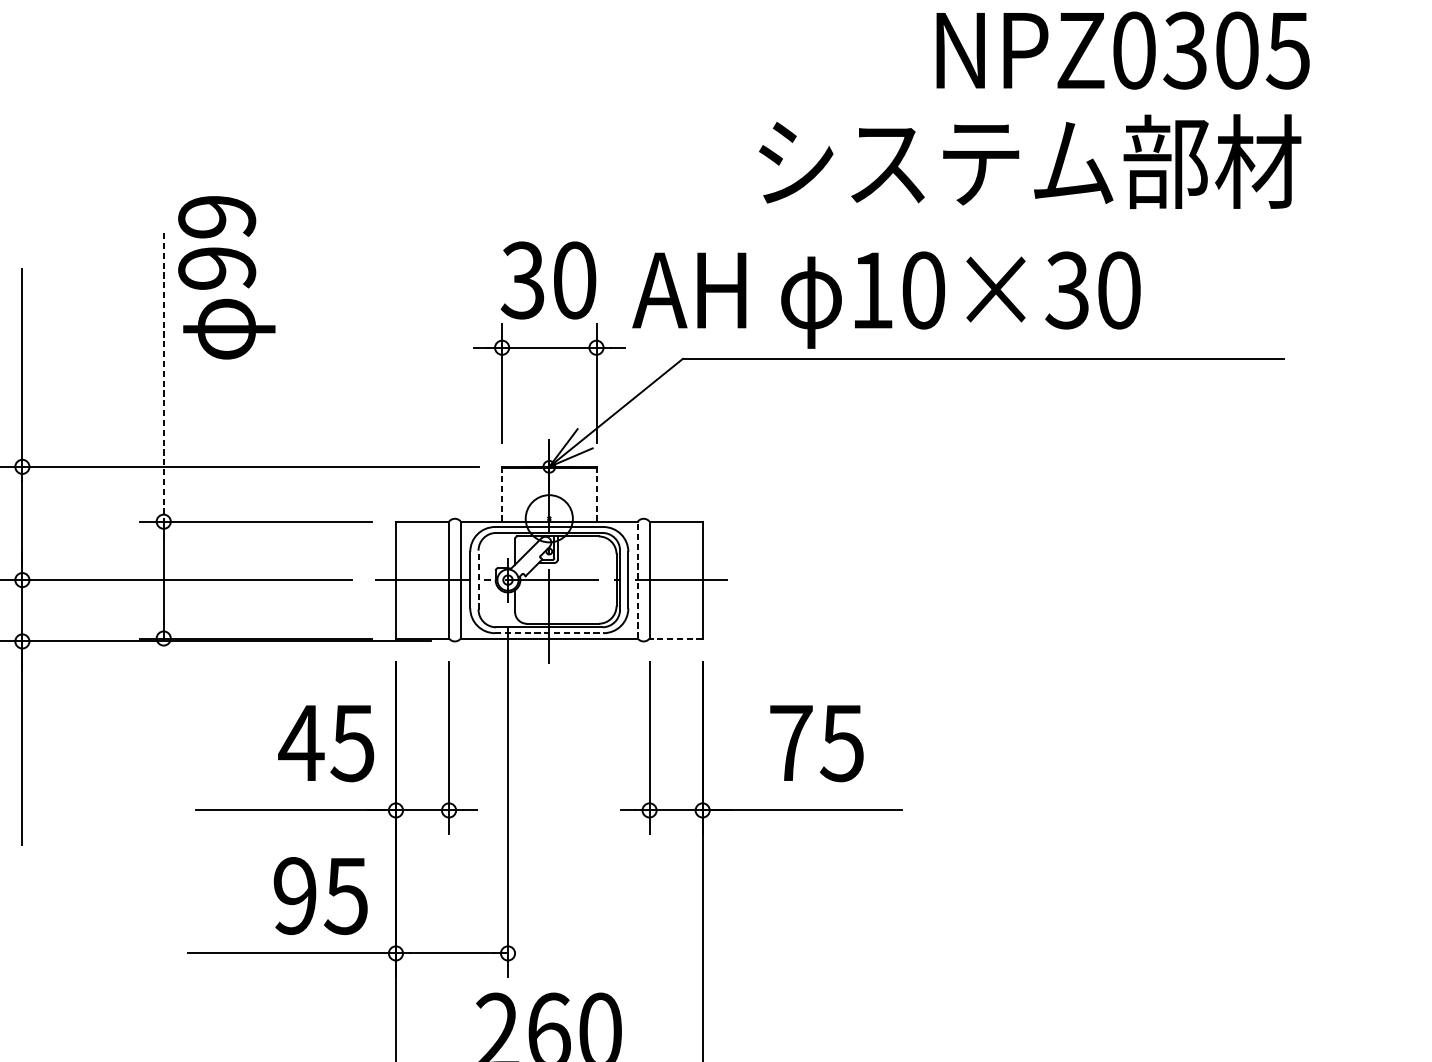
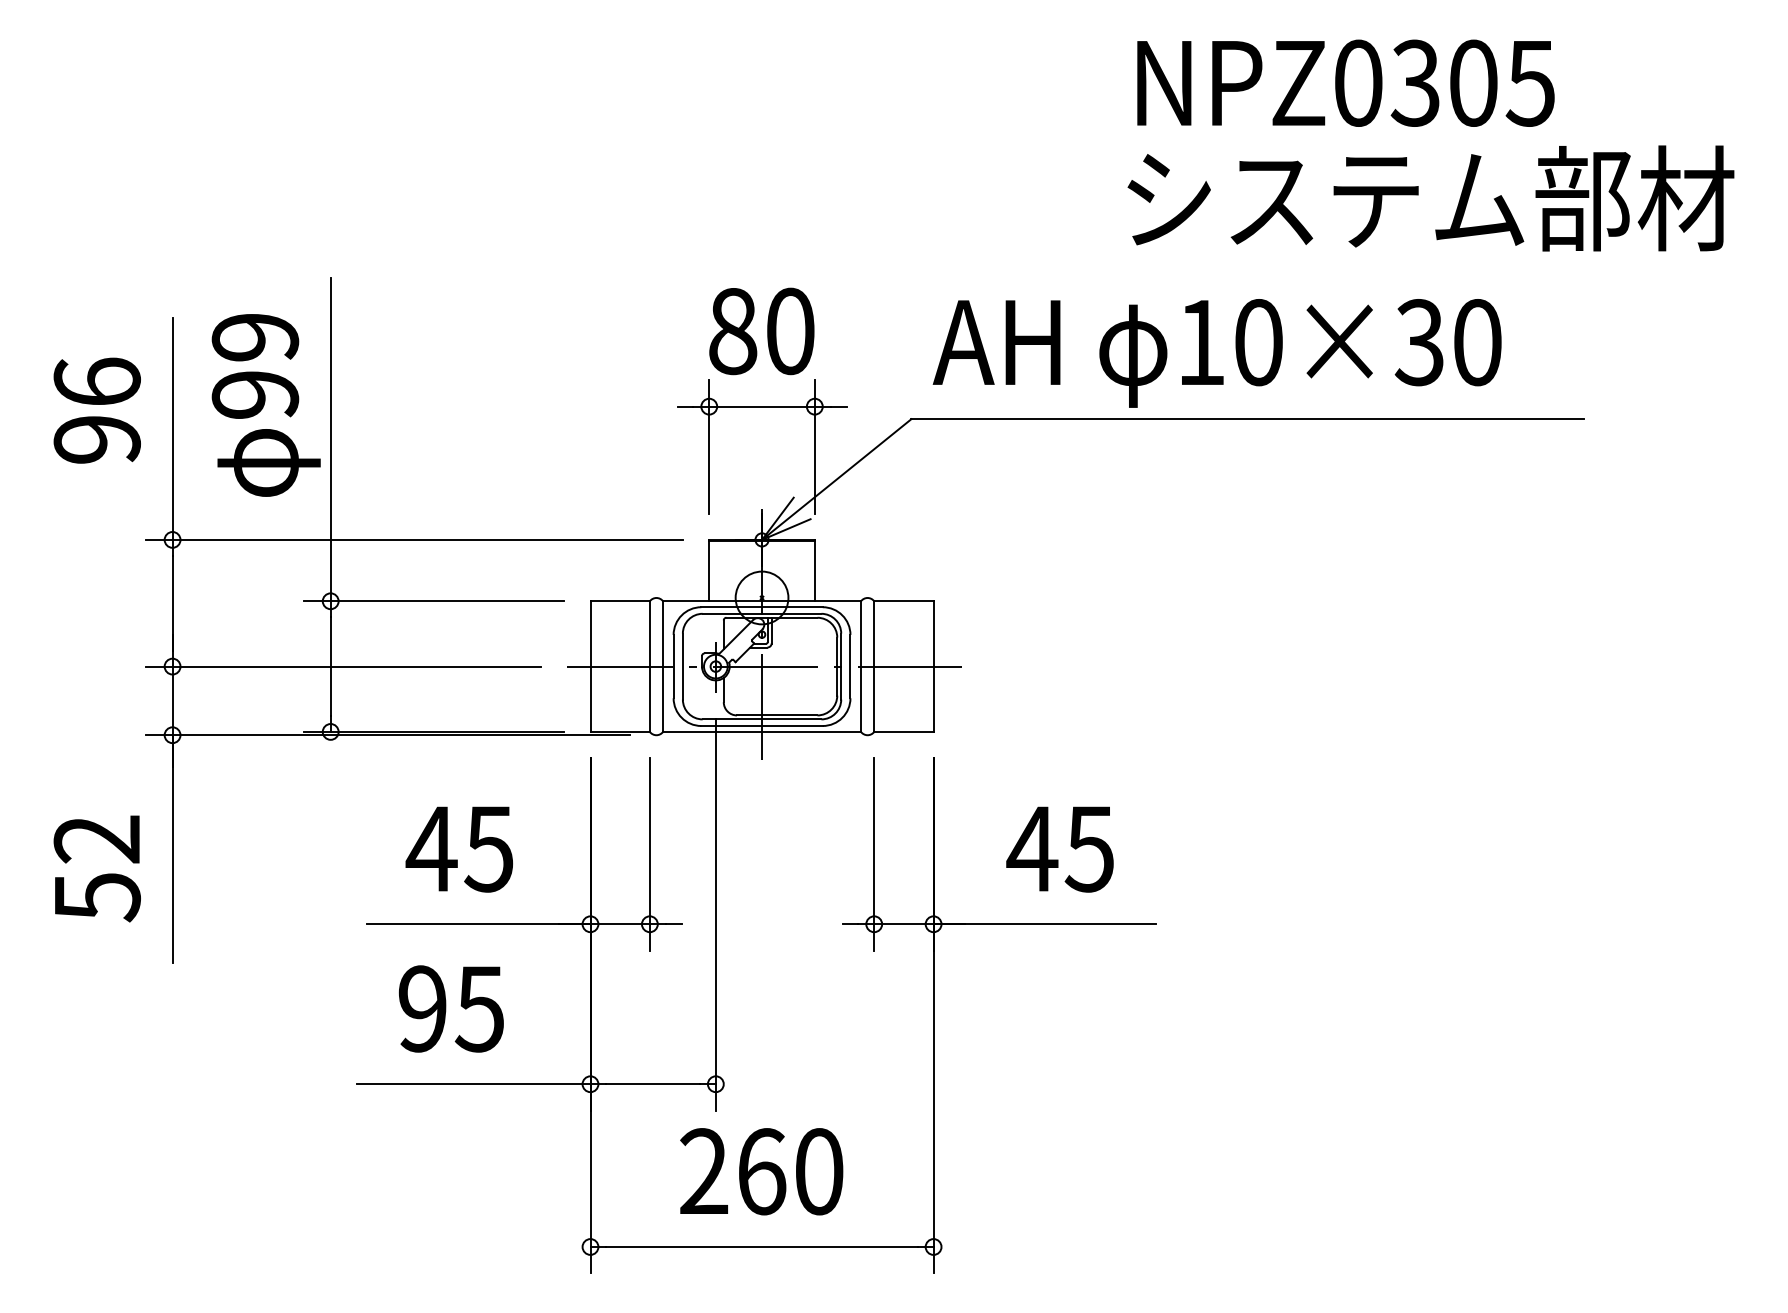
text: (1122, 49) -> (1345, 82), moved
text: (1029, 161) -> (1430, 198), moved
text: (226, 277) -> (265, 405), moved
text: (522, 280) -> (732, 331), 30 -> 80
text: (885, 300) -> (1216, 353), moved
line: (163, 378) -> (330, 440), dashed -> solid
line: (502, 494) -> (709, 570), dashed -> solid
line: (596, 494) -> (814, 570), dashed -> solid
line: (478, 580) -> (682, 666), dashed -> solid
line: (638, 580) -> (861, 666), dashed -> solid
line: (549, 632) -> (762, 725), dashed -> solid
line: (675, 638) -> (903, 731), dashed -> solid
text: (791, 742) -> (1032, 848), 75 -> 45
text: (325, 743) -> (458, 849), moved
text: (320, 895) -> (451, 1008), moved

